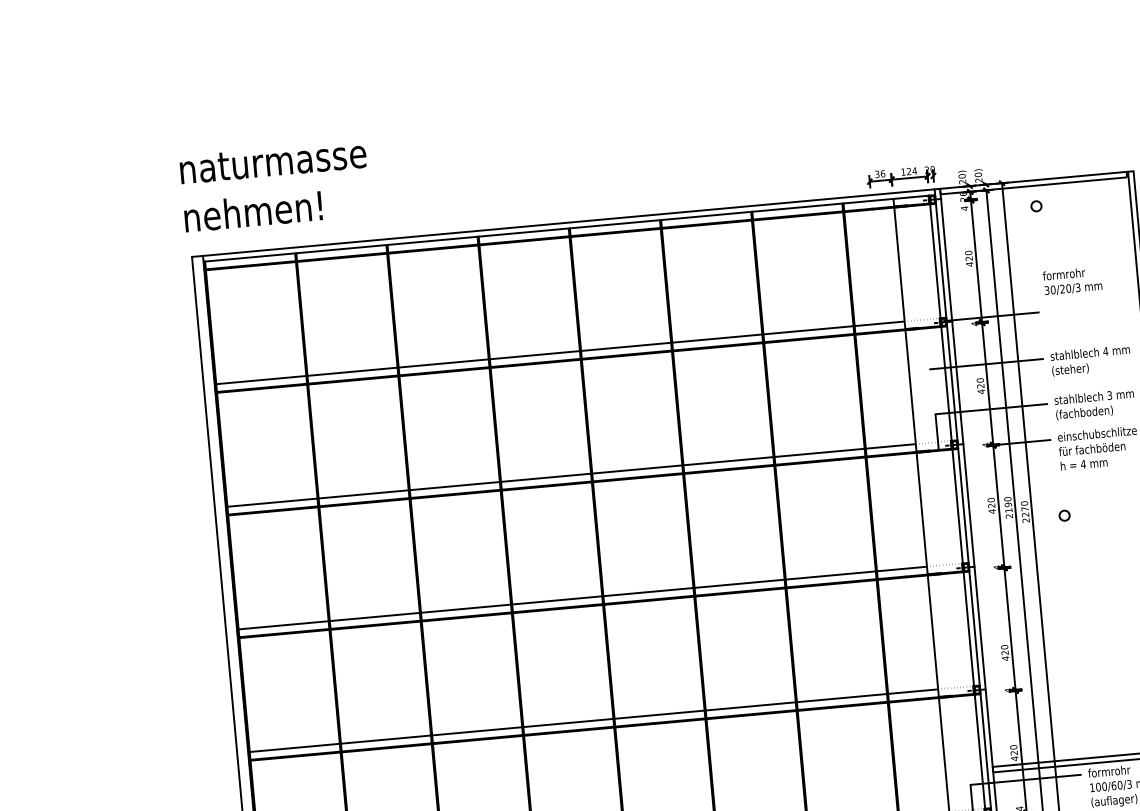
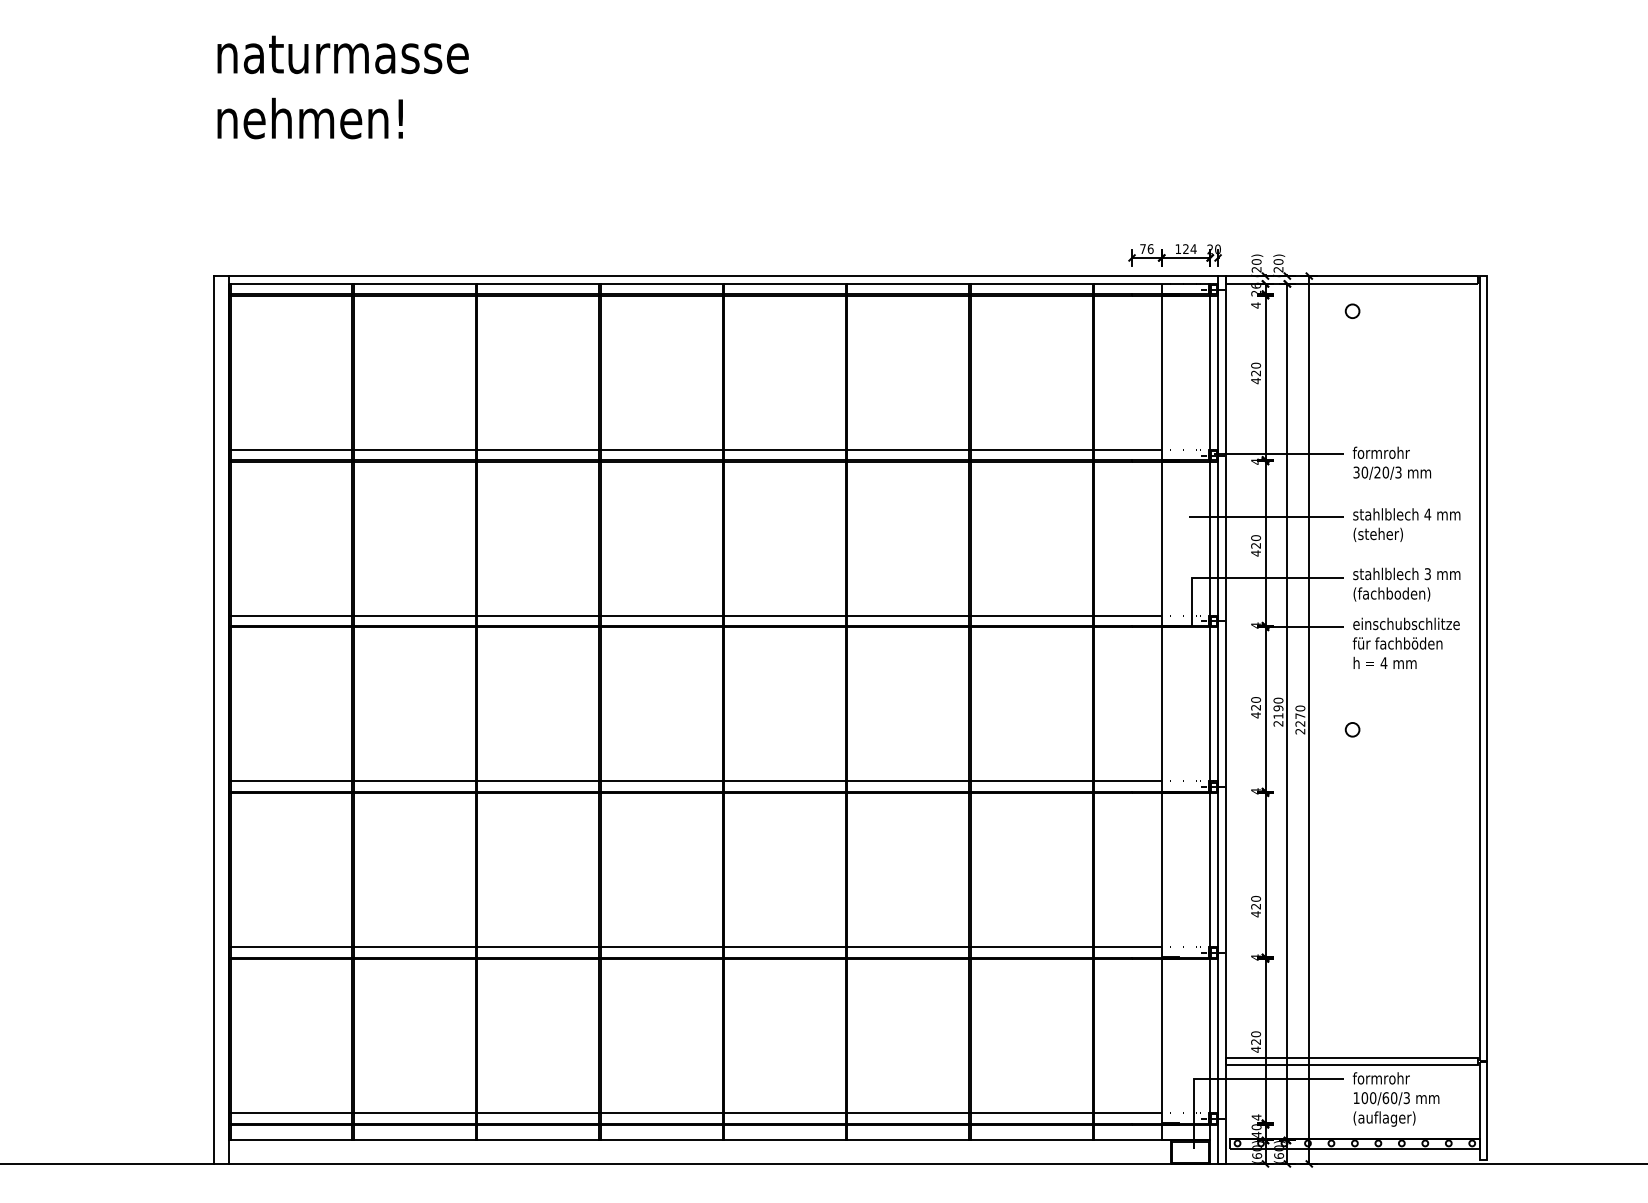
text: (876, 174) -> (1142, 249), 36 -> 76
text: (274, 186) -> (342, 87), moved
text: (1072, 280) -> (1391, 462), moved

